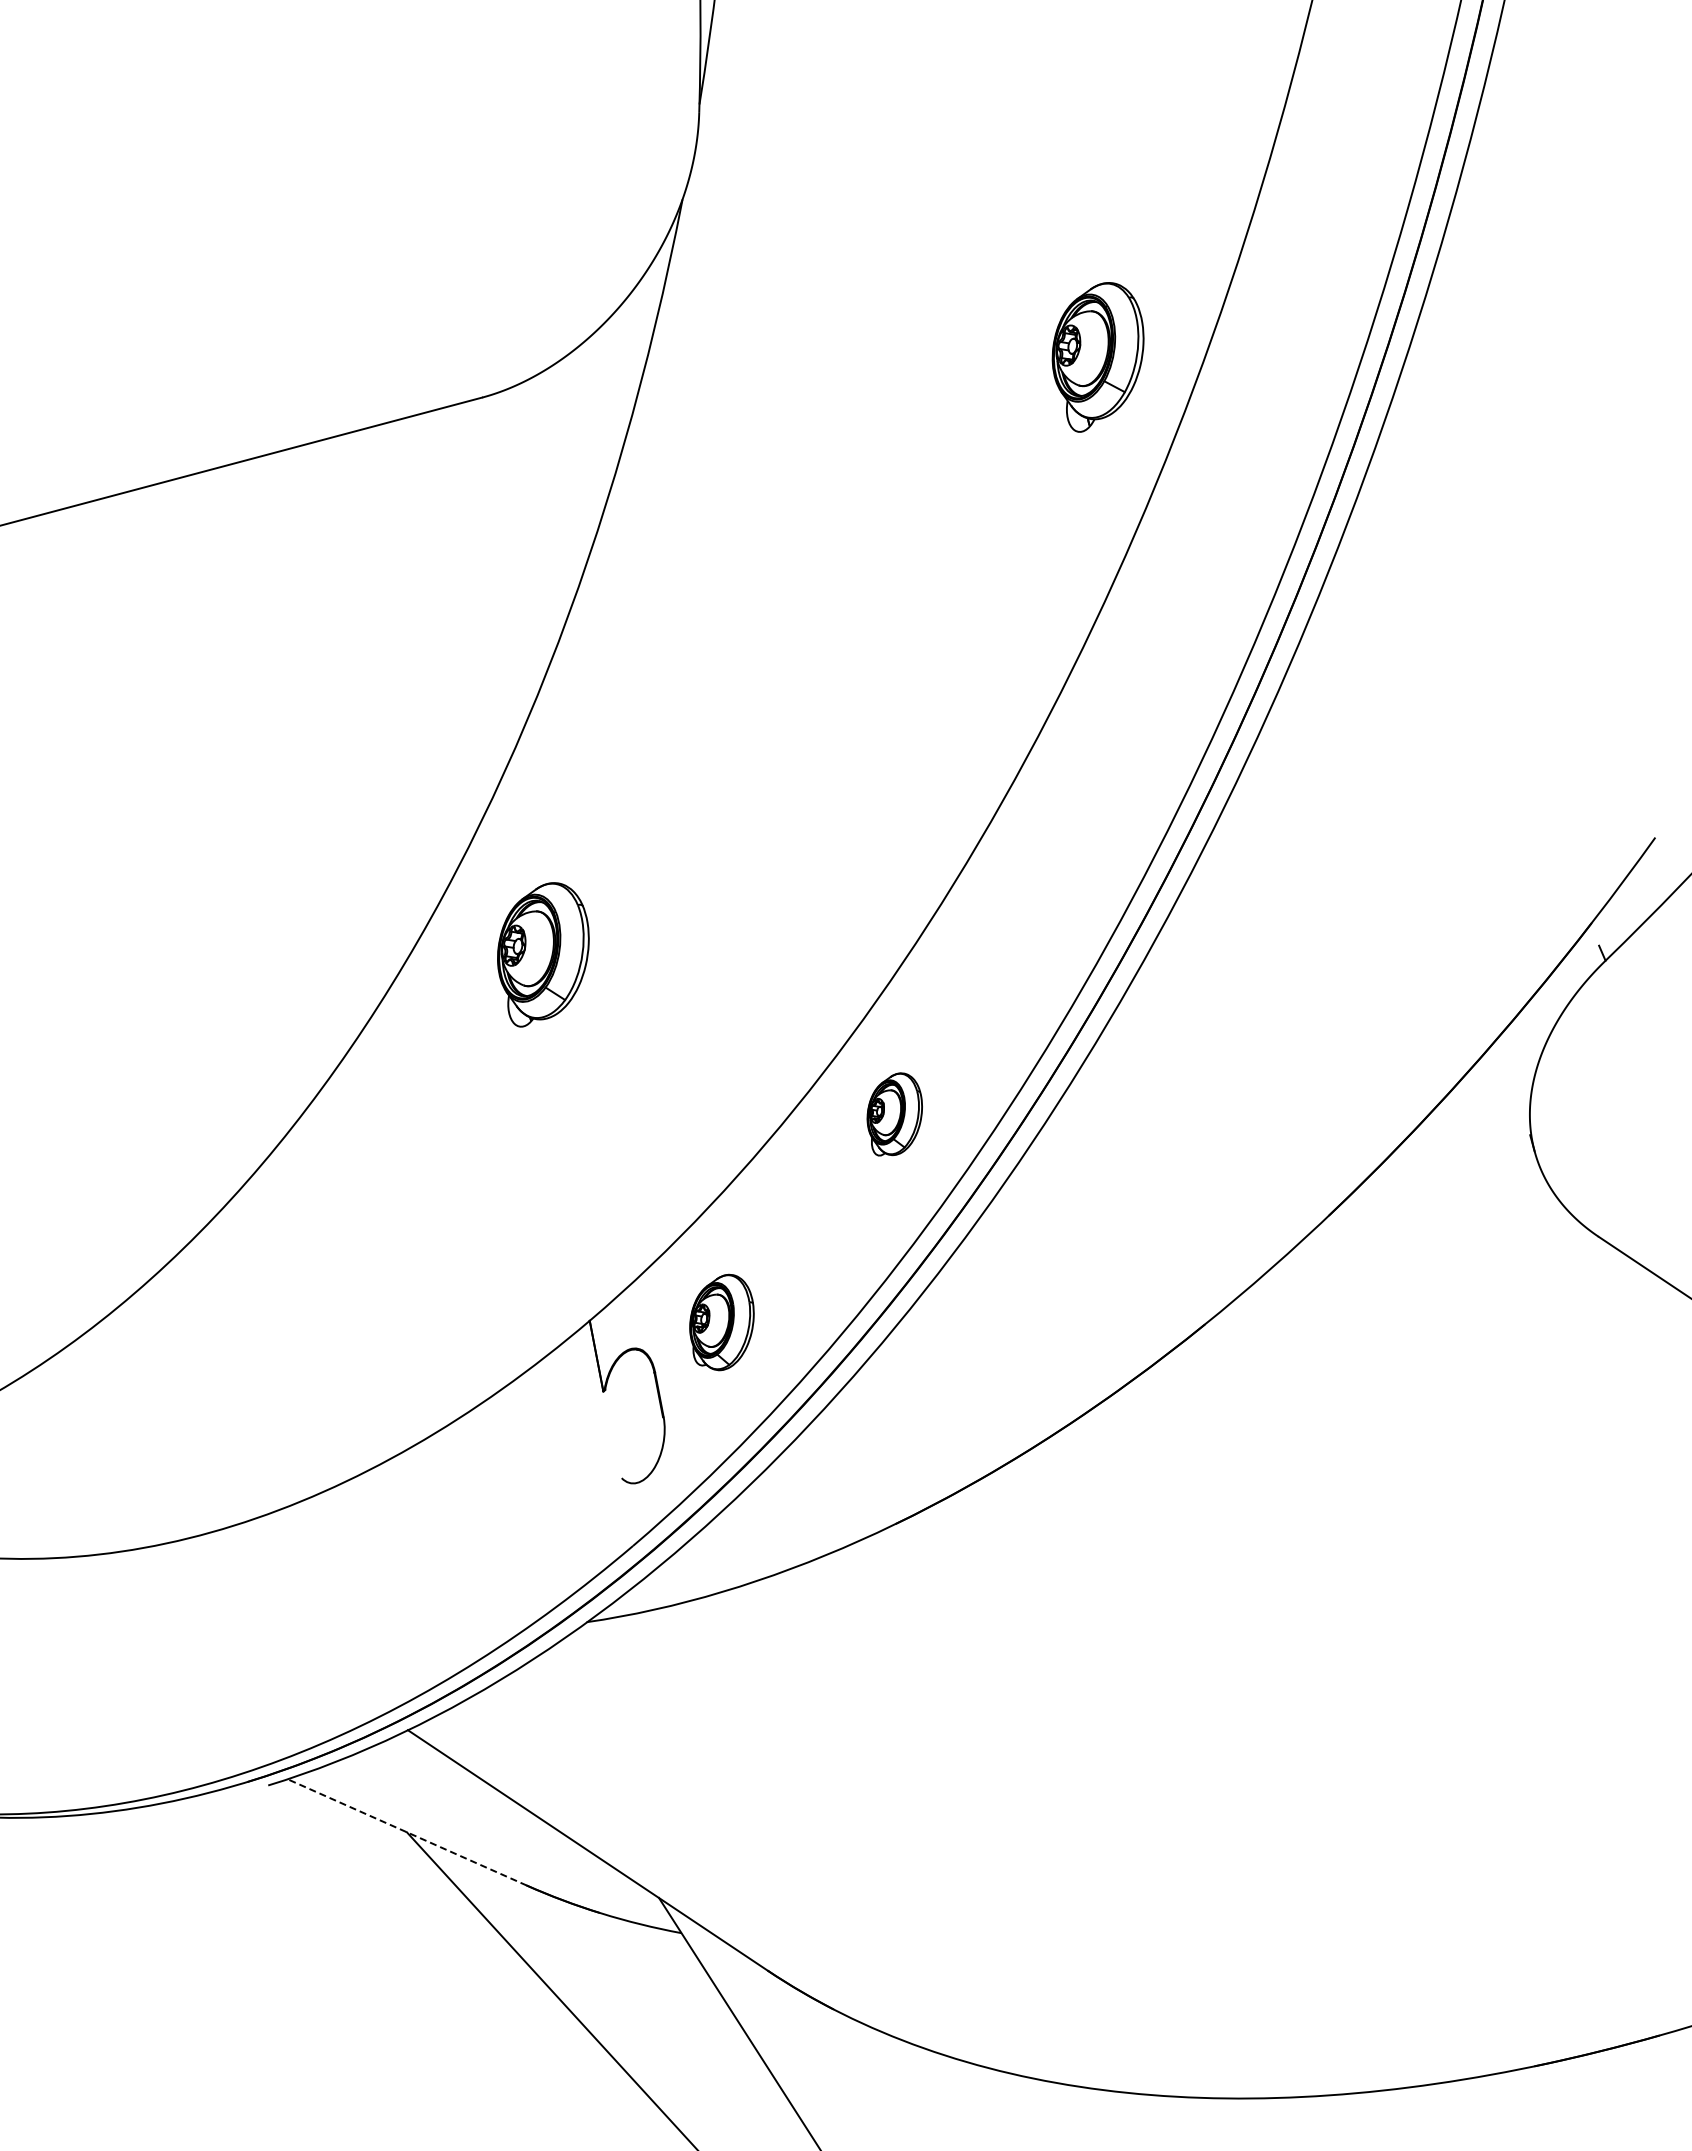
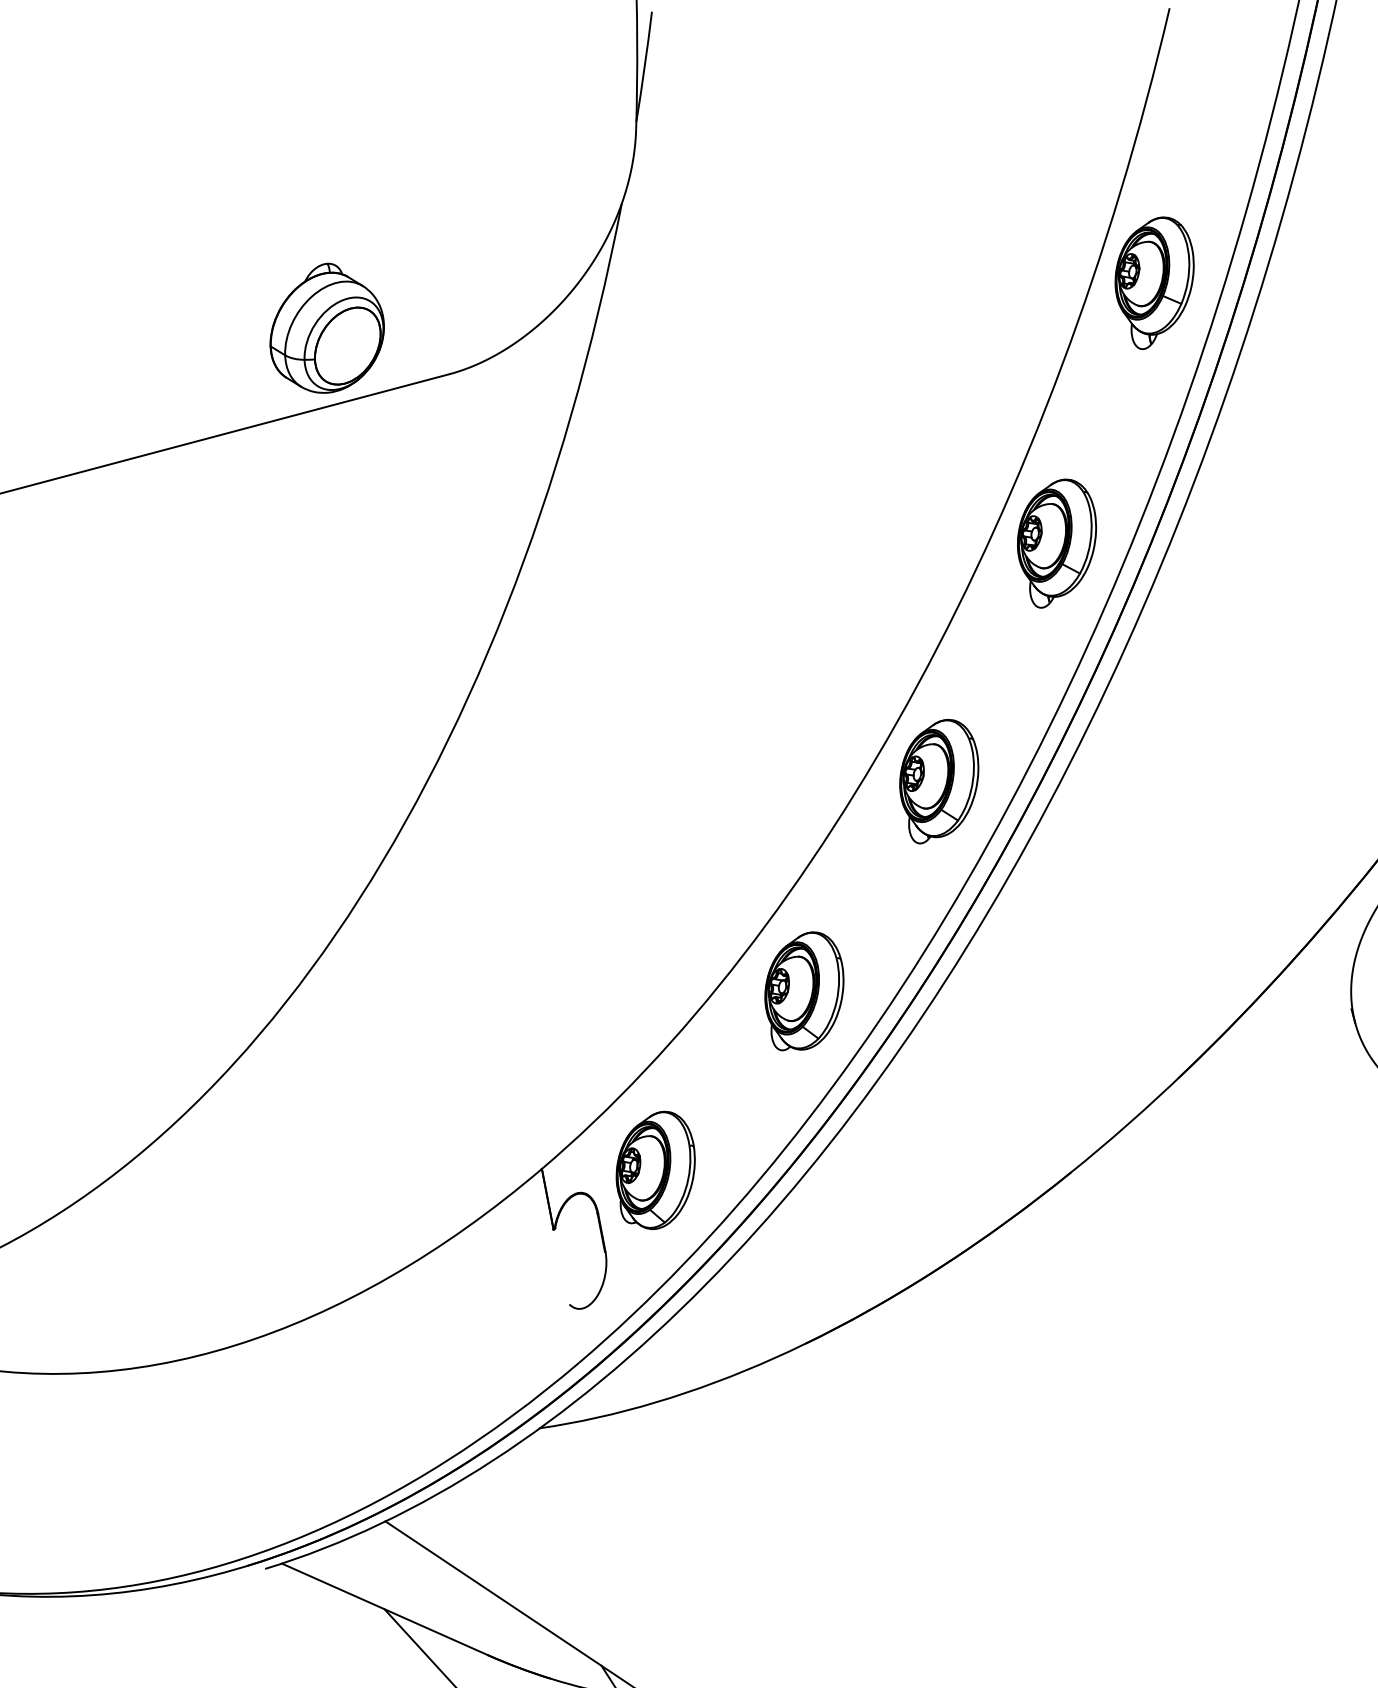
part: (1301, 291) -> (1154, 282), added
part: (340, 344) -> (327, 328), added
part: (1097, 357) -> (1056, 543), moved
part: (543, 954) -> (939, 781), moved
part: (894, 1114) -> (804, 991), size x1.67
part: (721, 1322) -> (655, 1170), size x1.43
line: (407, 1832) -> (385, 1609), dashed -> solid

